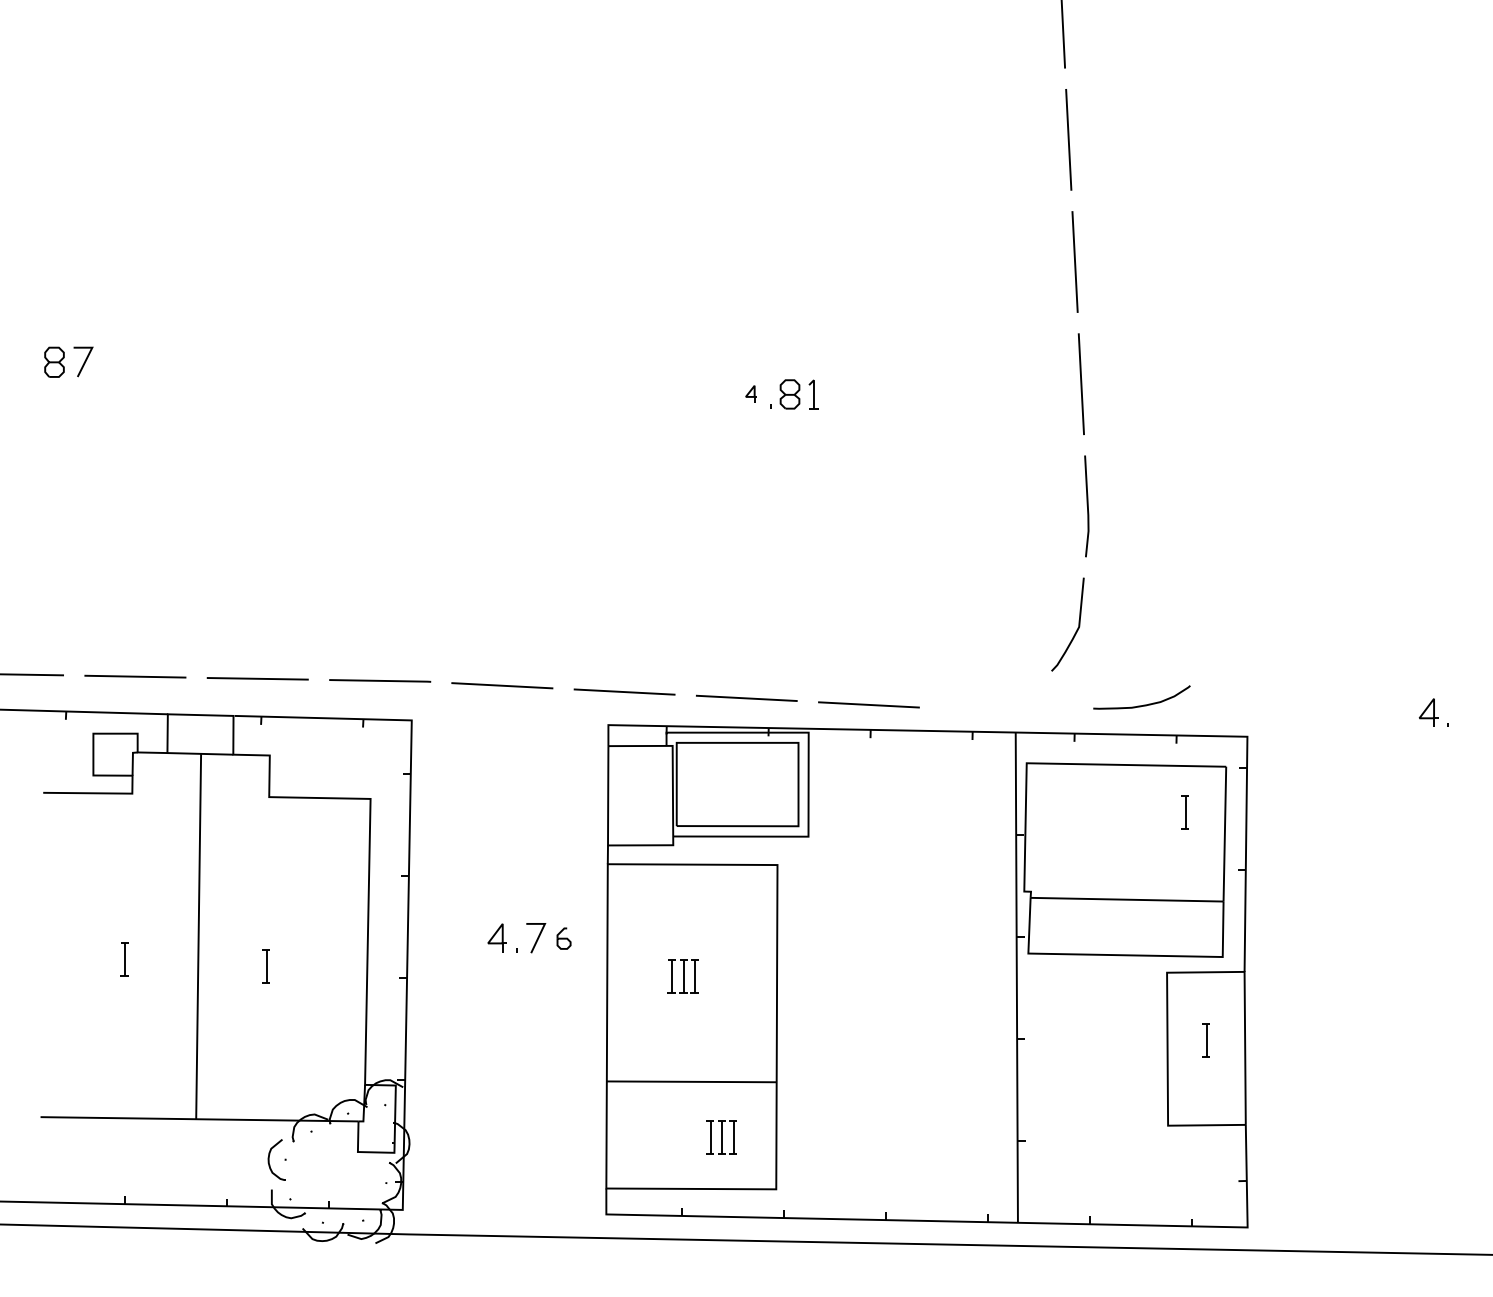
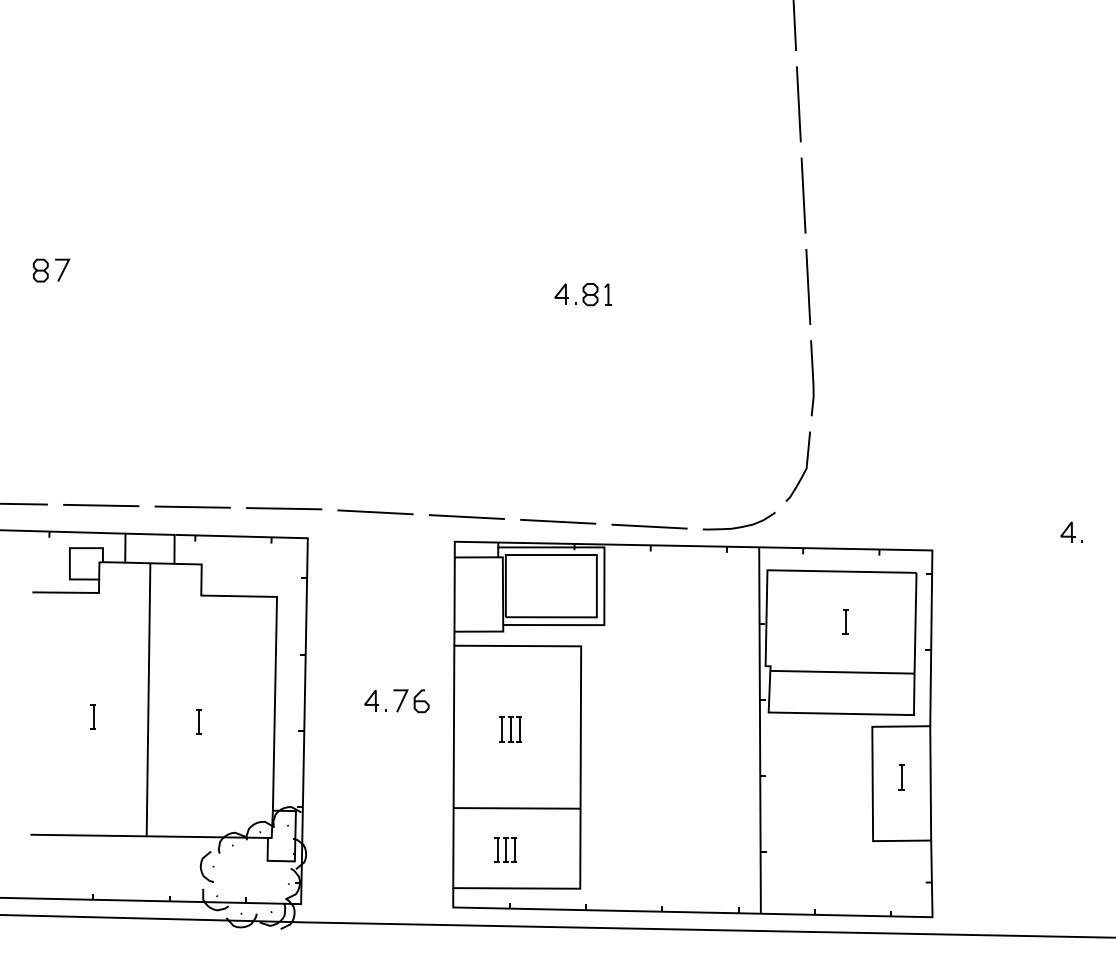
part: (750, 393) -> (560, 293), size x1.67
curve: (1143, 704) -> (740, 526), moved
part: (1184, 812) -> (845, 622), moved
part: (563, 938) -> (421, 701), size x1.43
part: (721, 1137) -> (505, 849), moved

